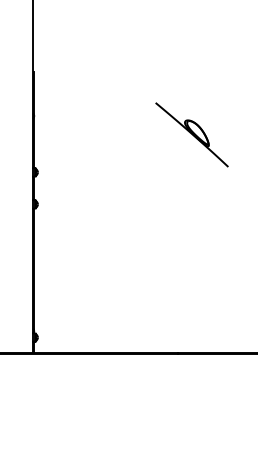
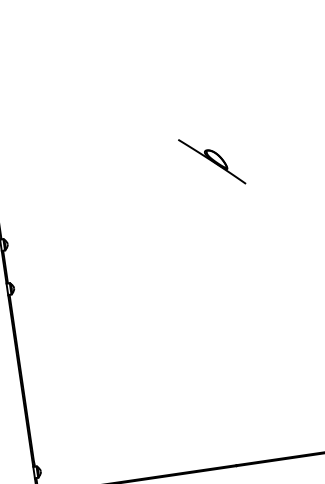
part: (191, 134) -> (211, 161), size x0.6

